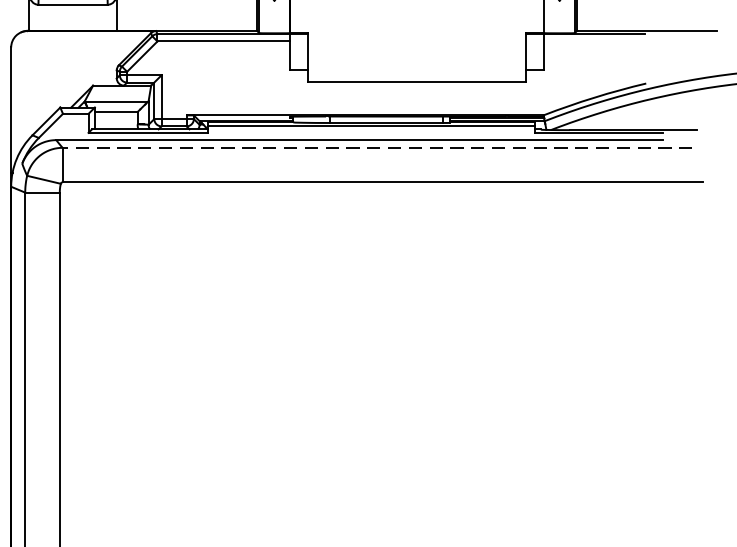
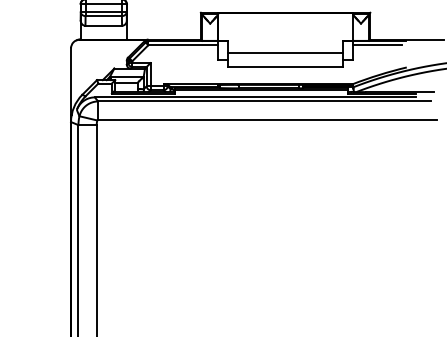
line: (590, 41) -> (377, 45), added
line: (416, 57) -> (285, 53), added
line: (377, 147) -> (264, 101), dashed -> solid

